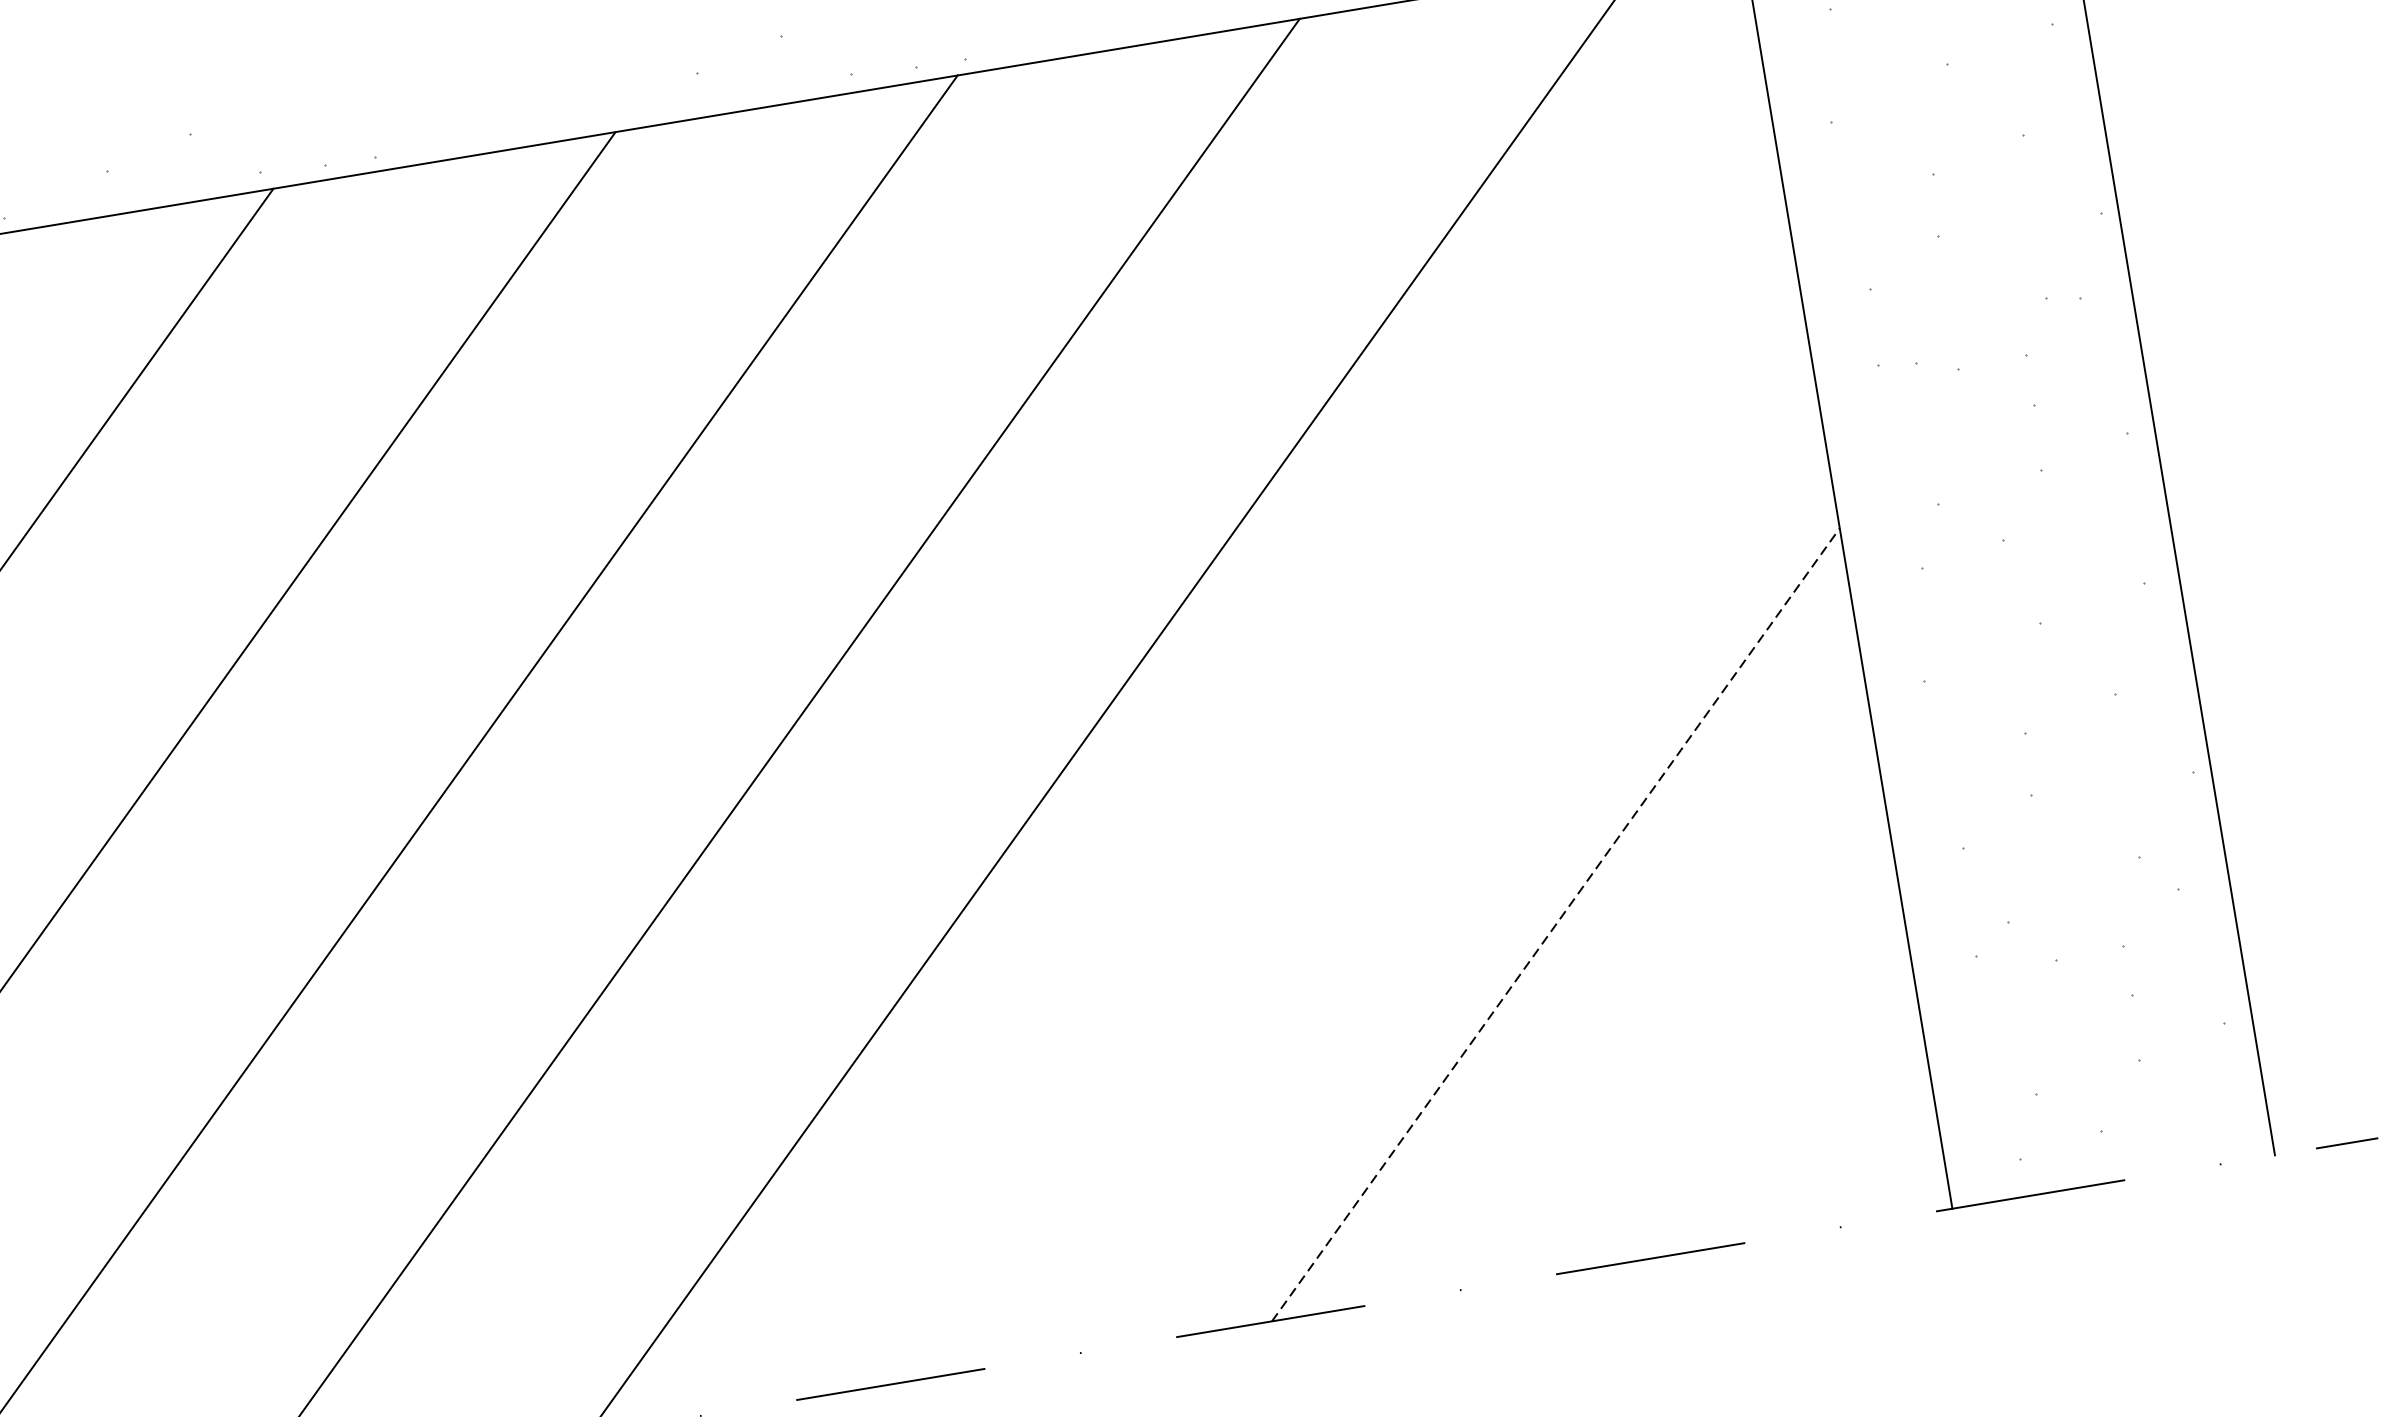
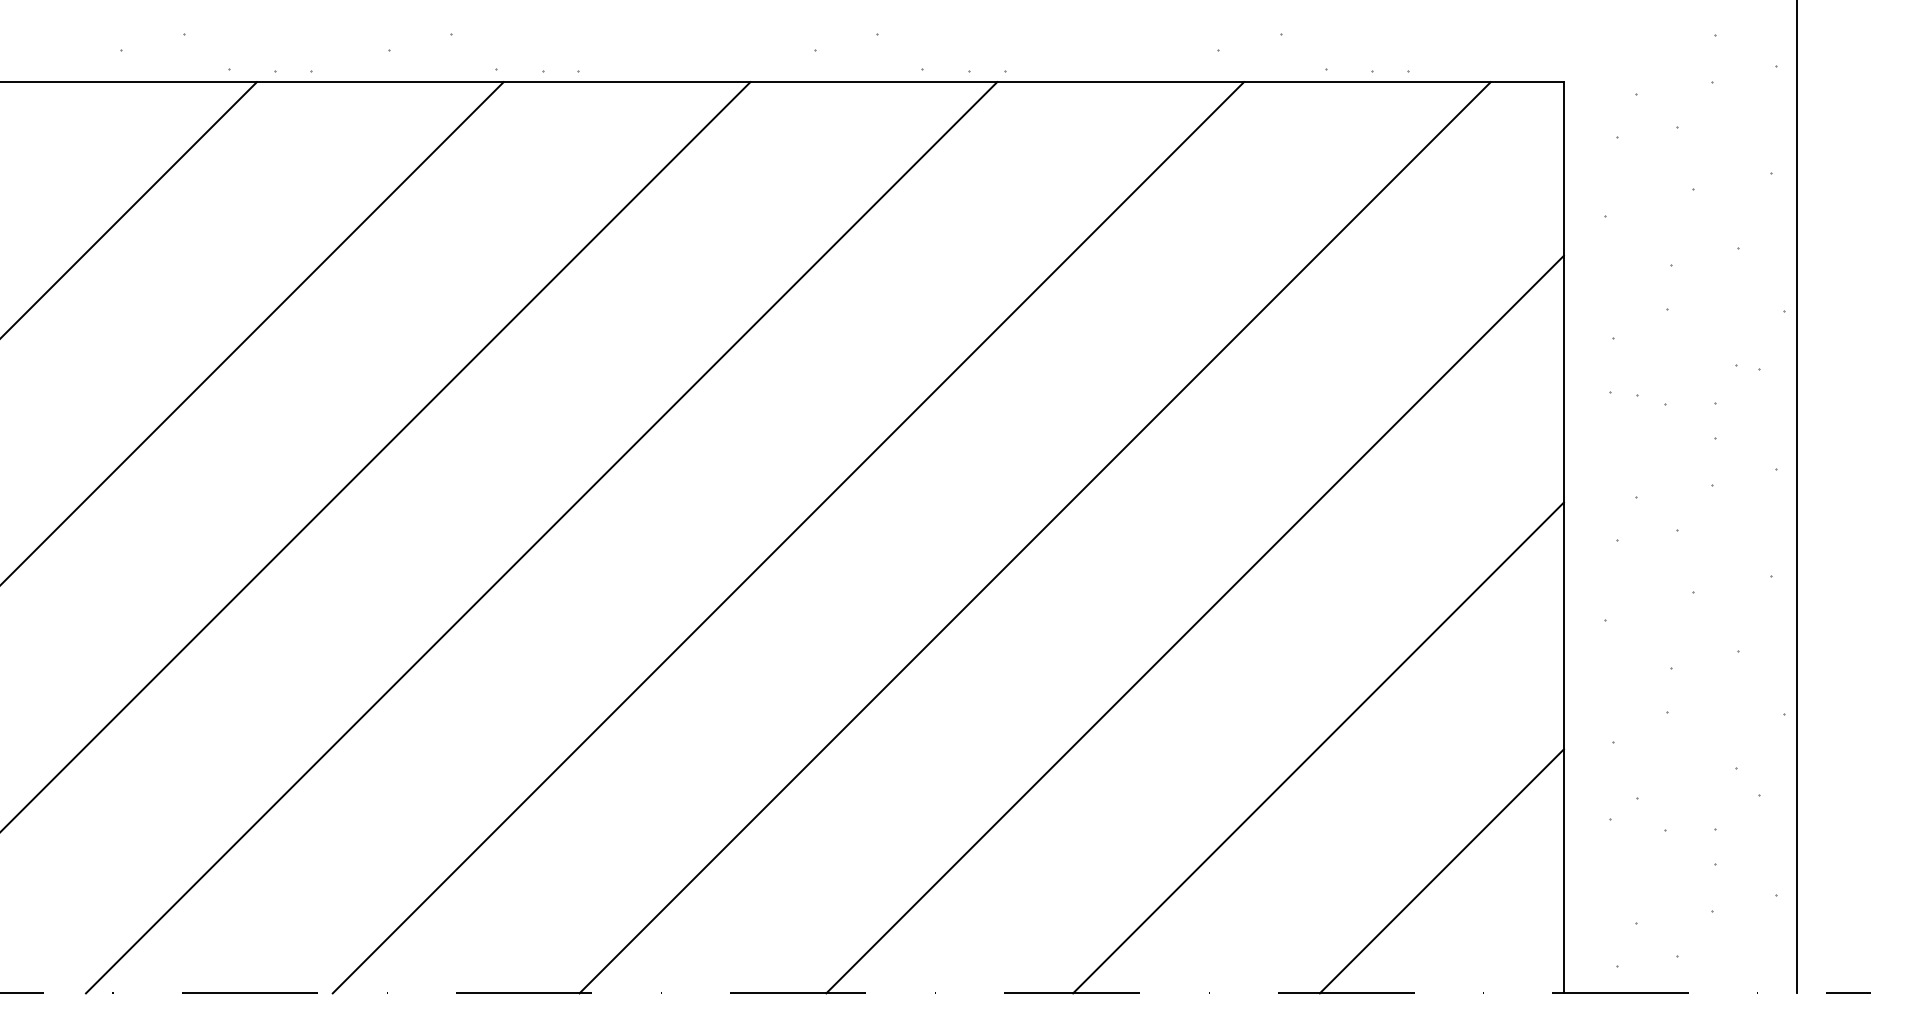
line: (1355, 782) -> (1194, 624), added
line: (1555, 924) -> (1318, 747), dashed -> solid
line: (1754, 1067) -> (1441, 871), added

